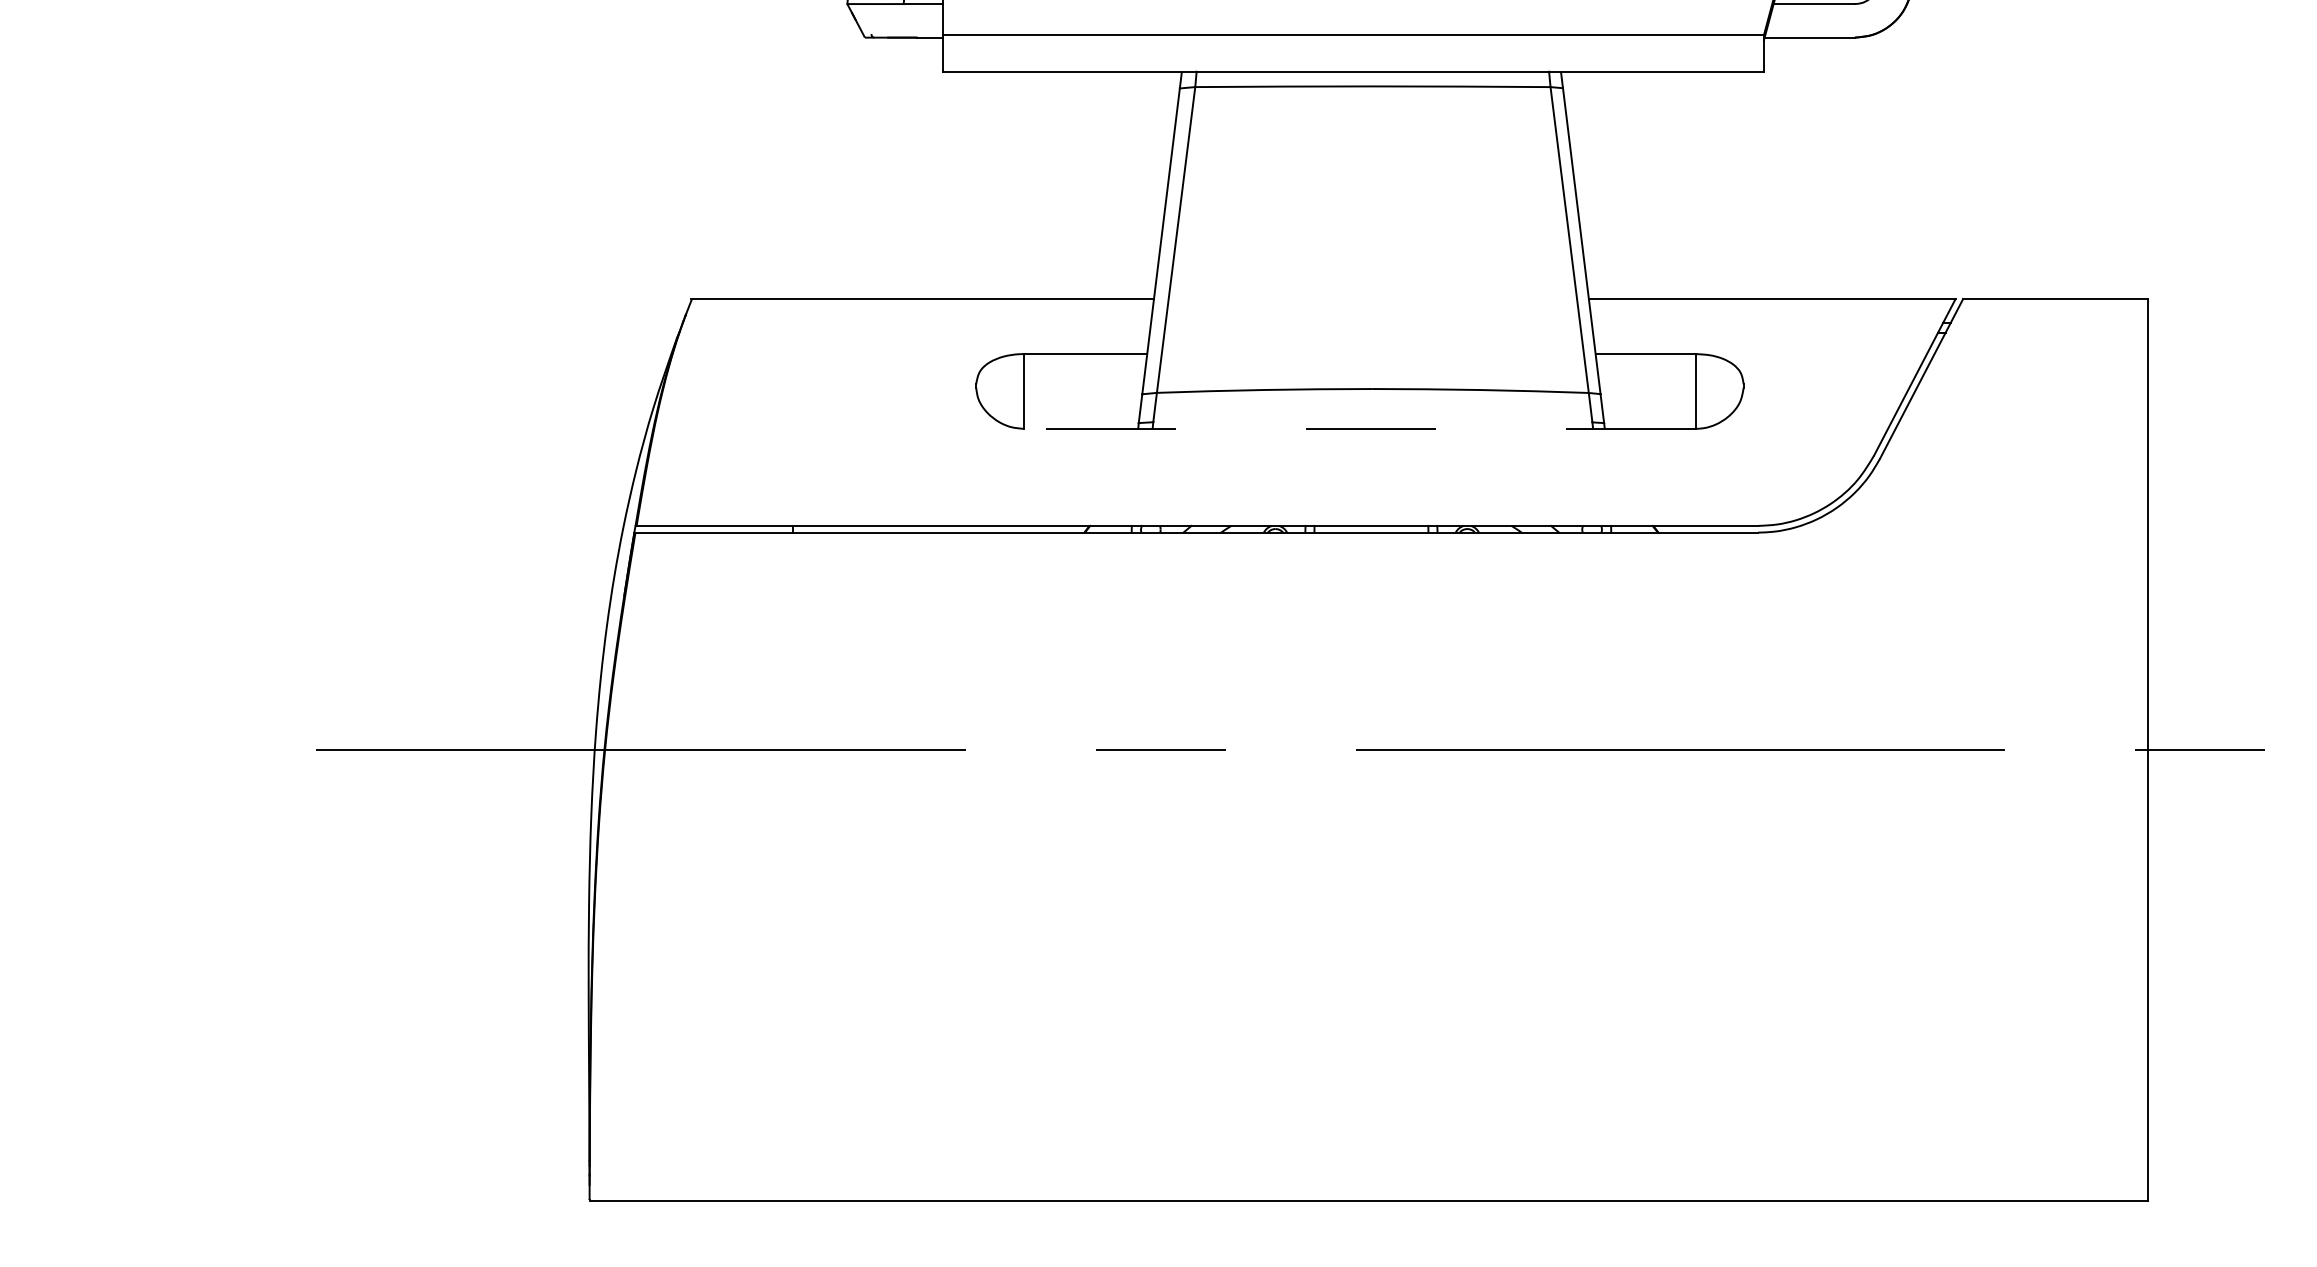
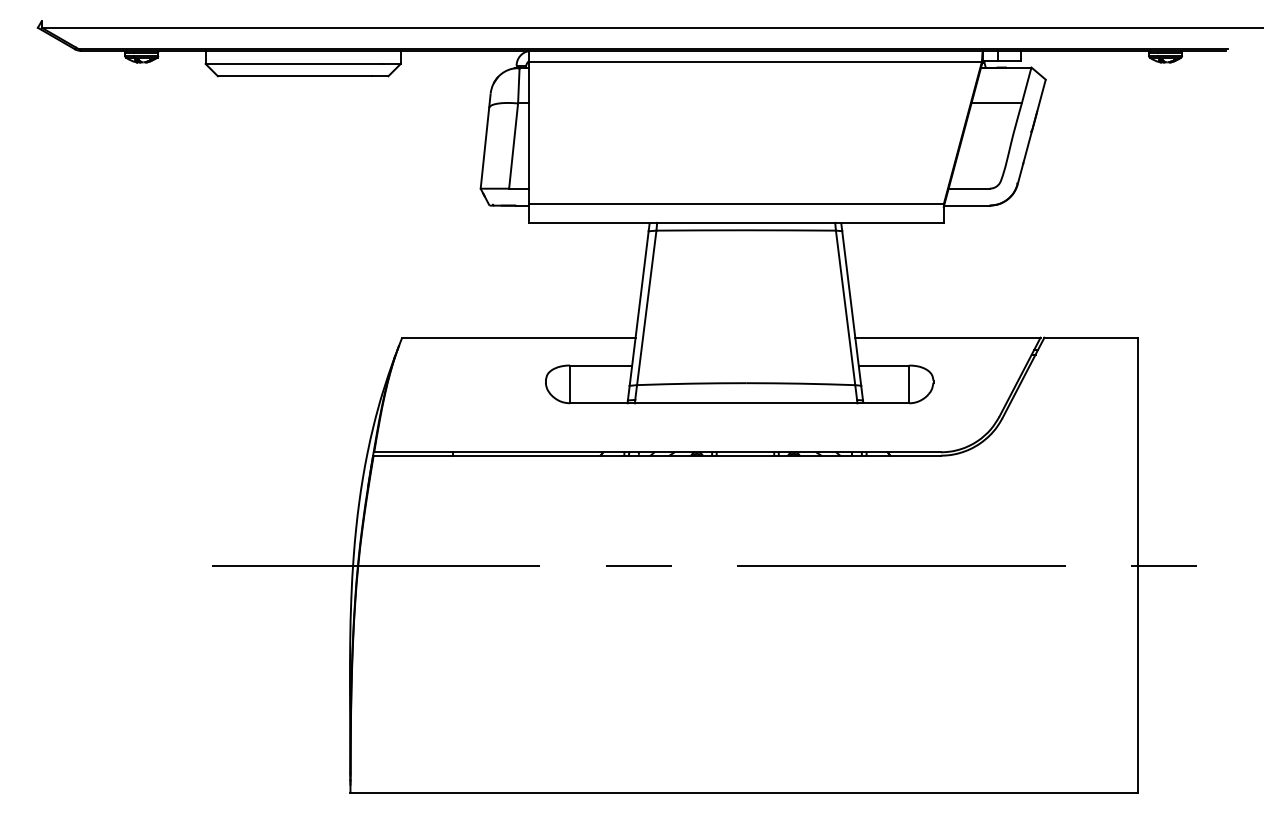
line: (1359, 429) -> (739, 403), dashed -> solid

